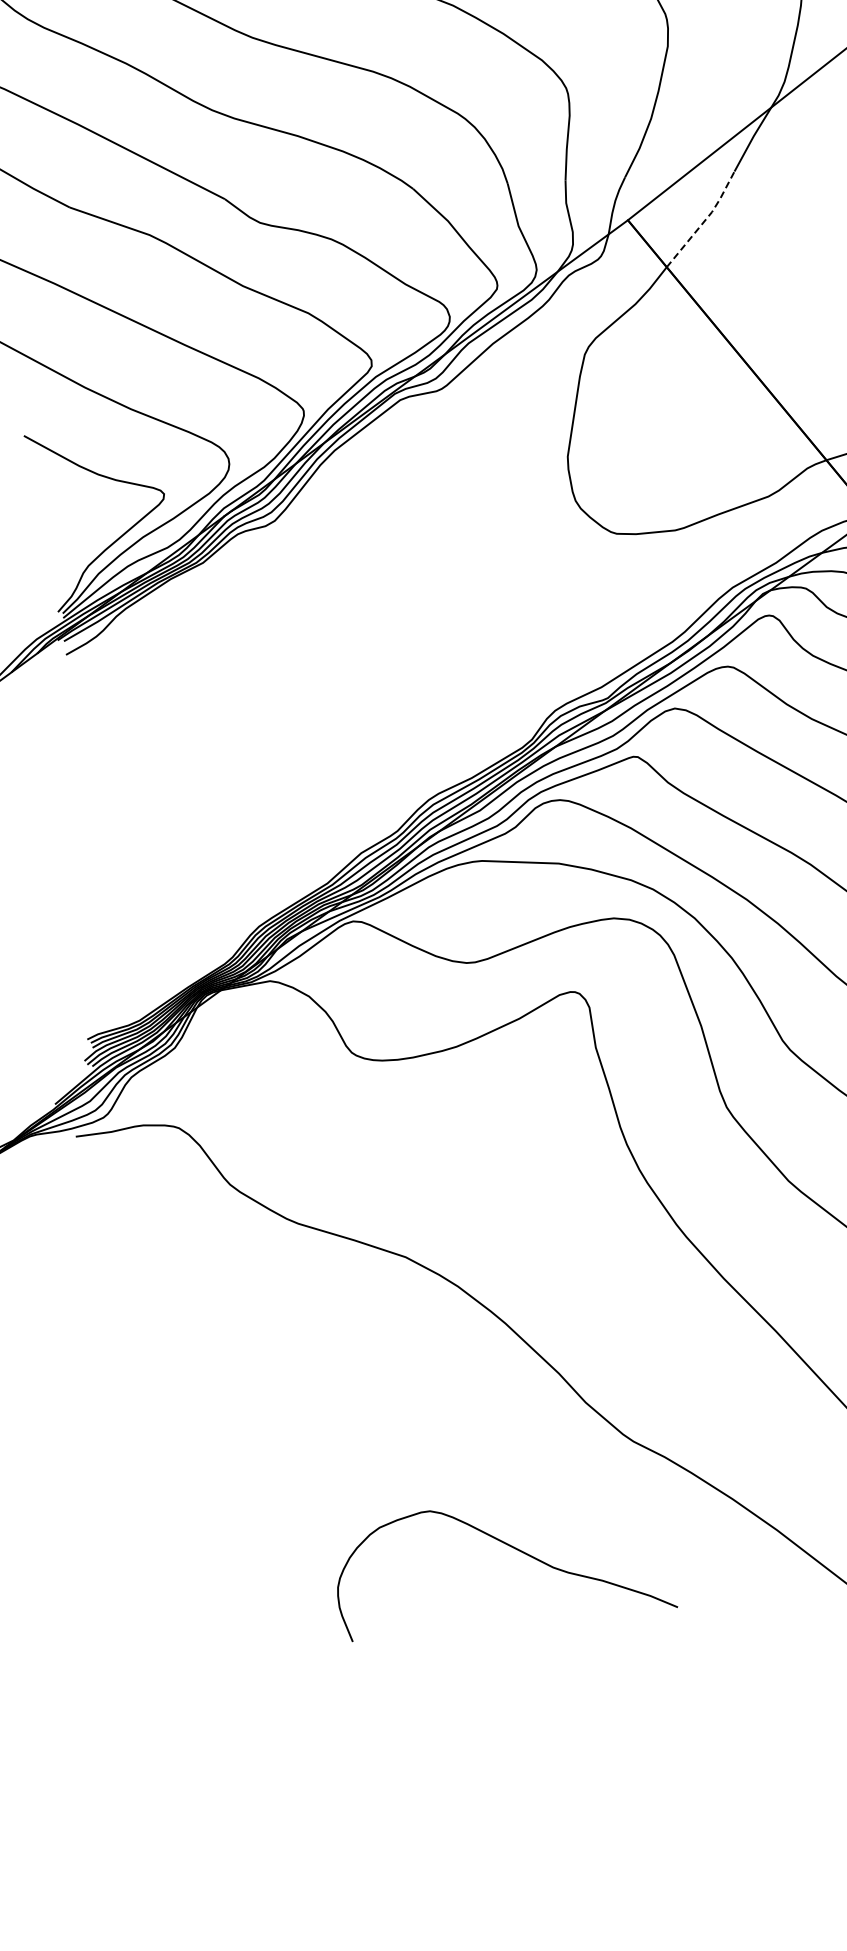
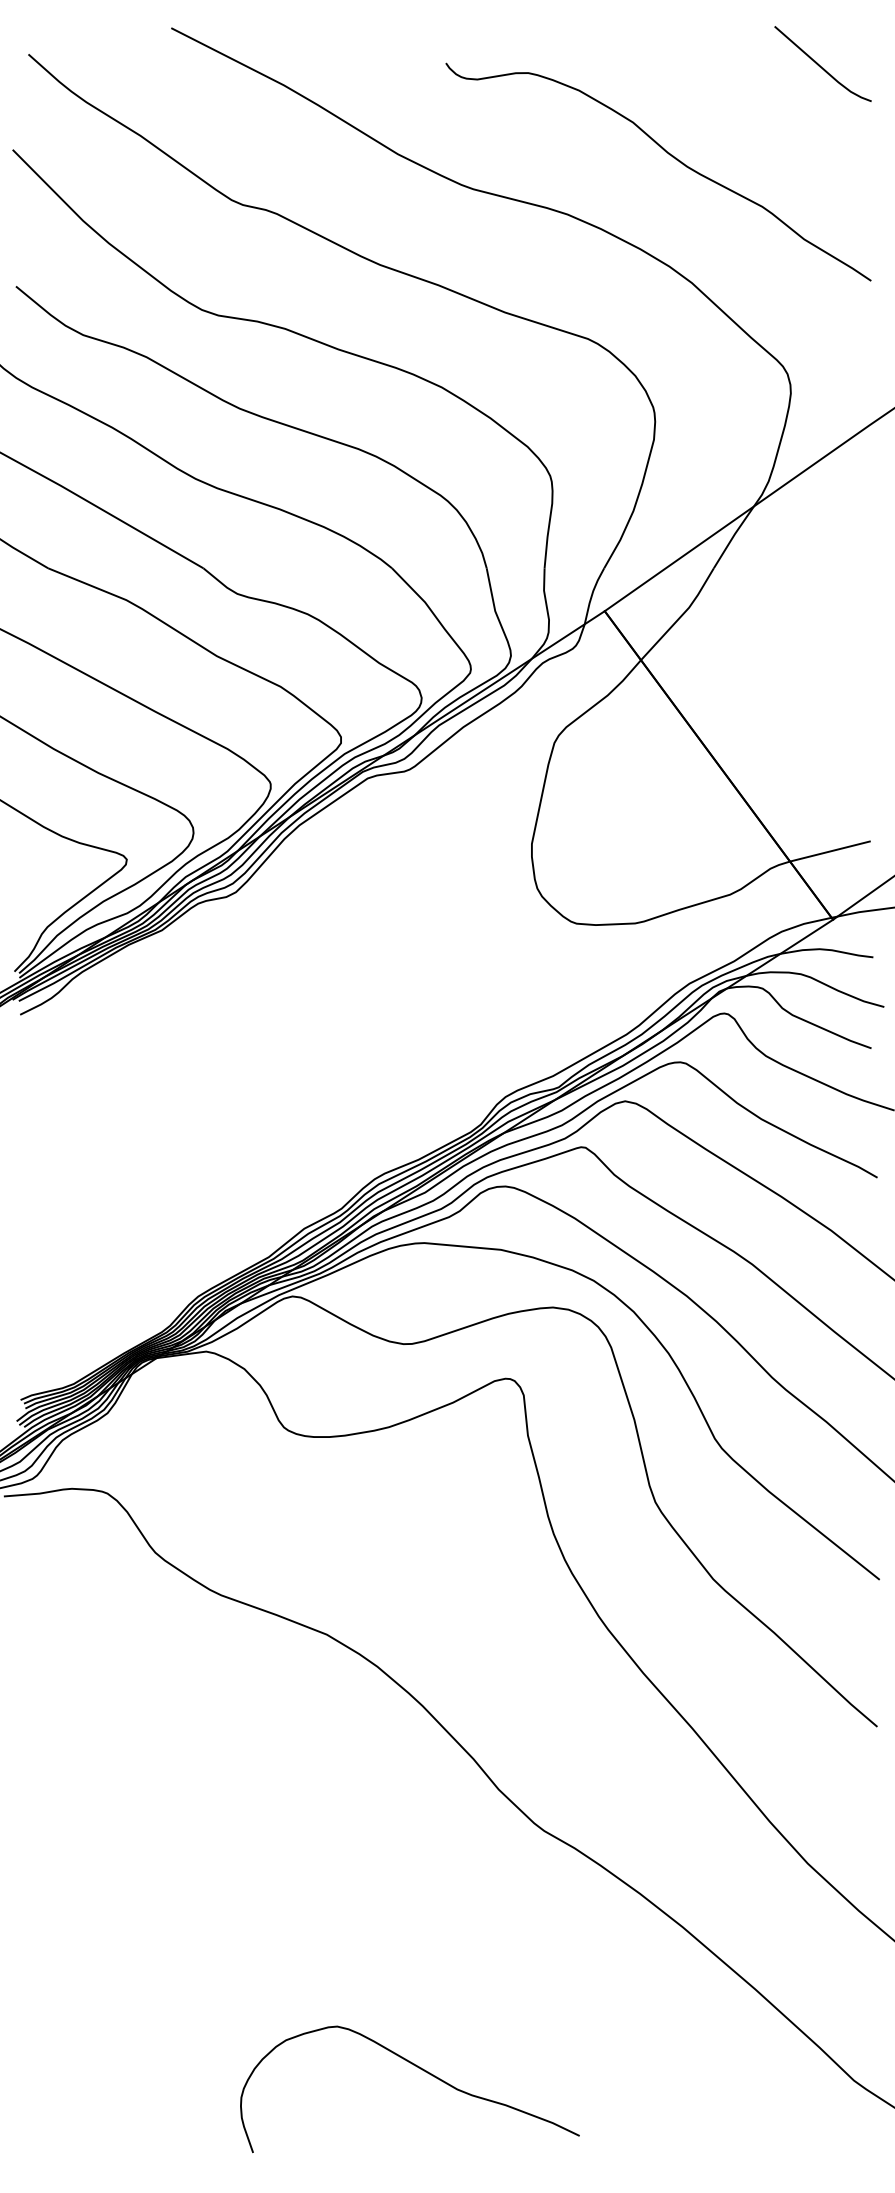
line: (704, 220) -> (681, 615), dashed -> solid
curve: (513, 1548) -> (418, 2068), moved

